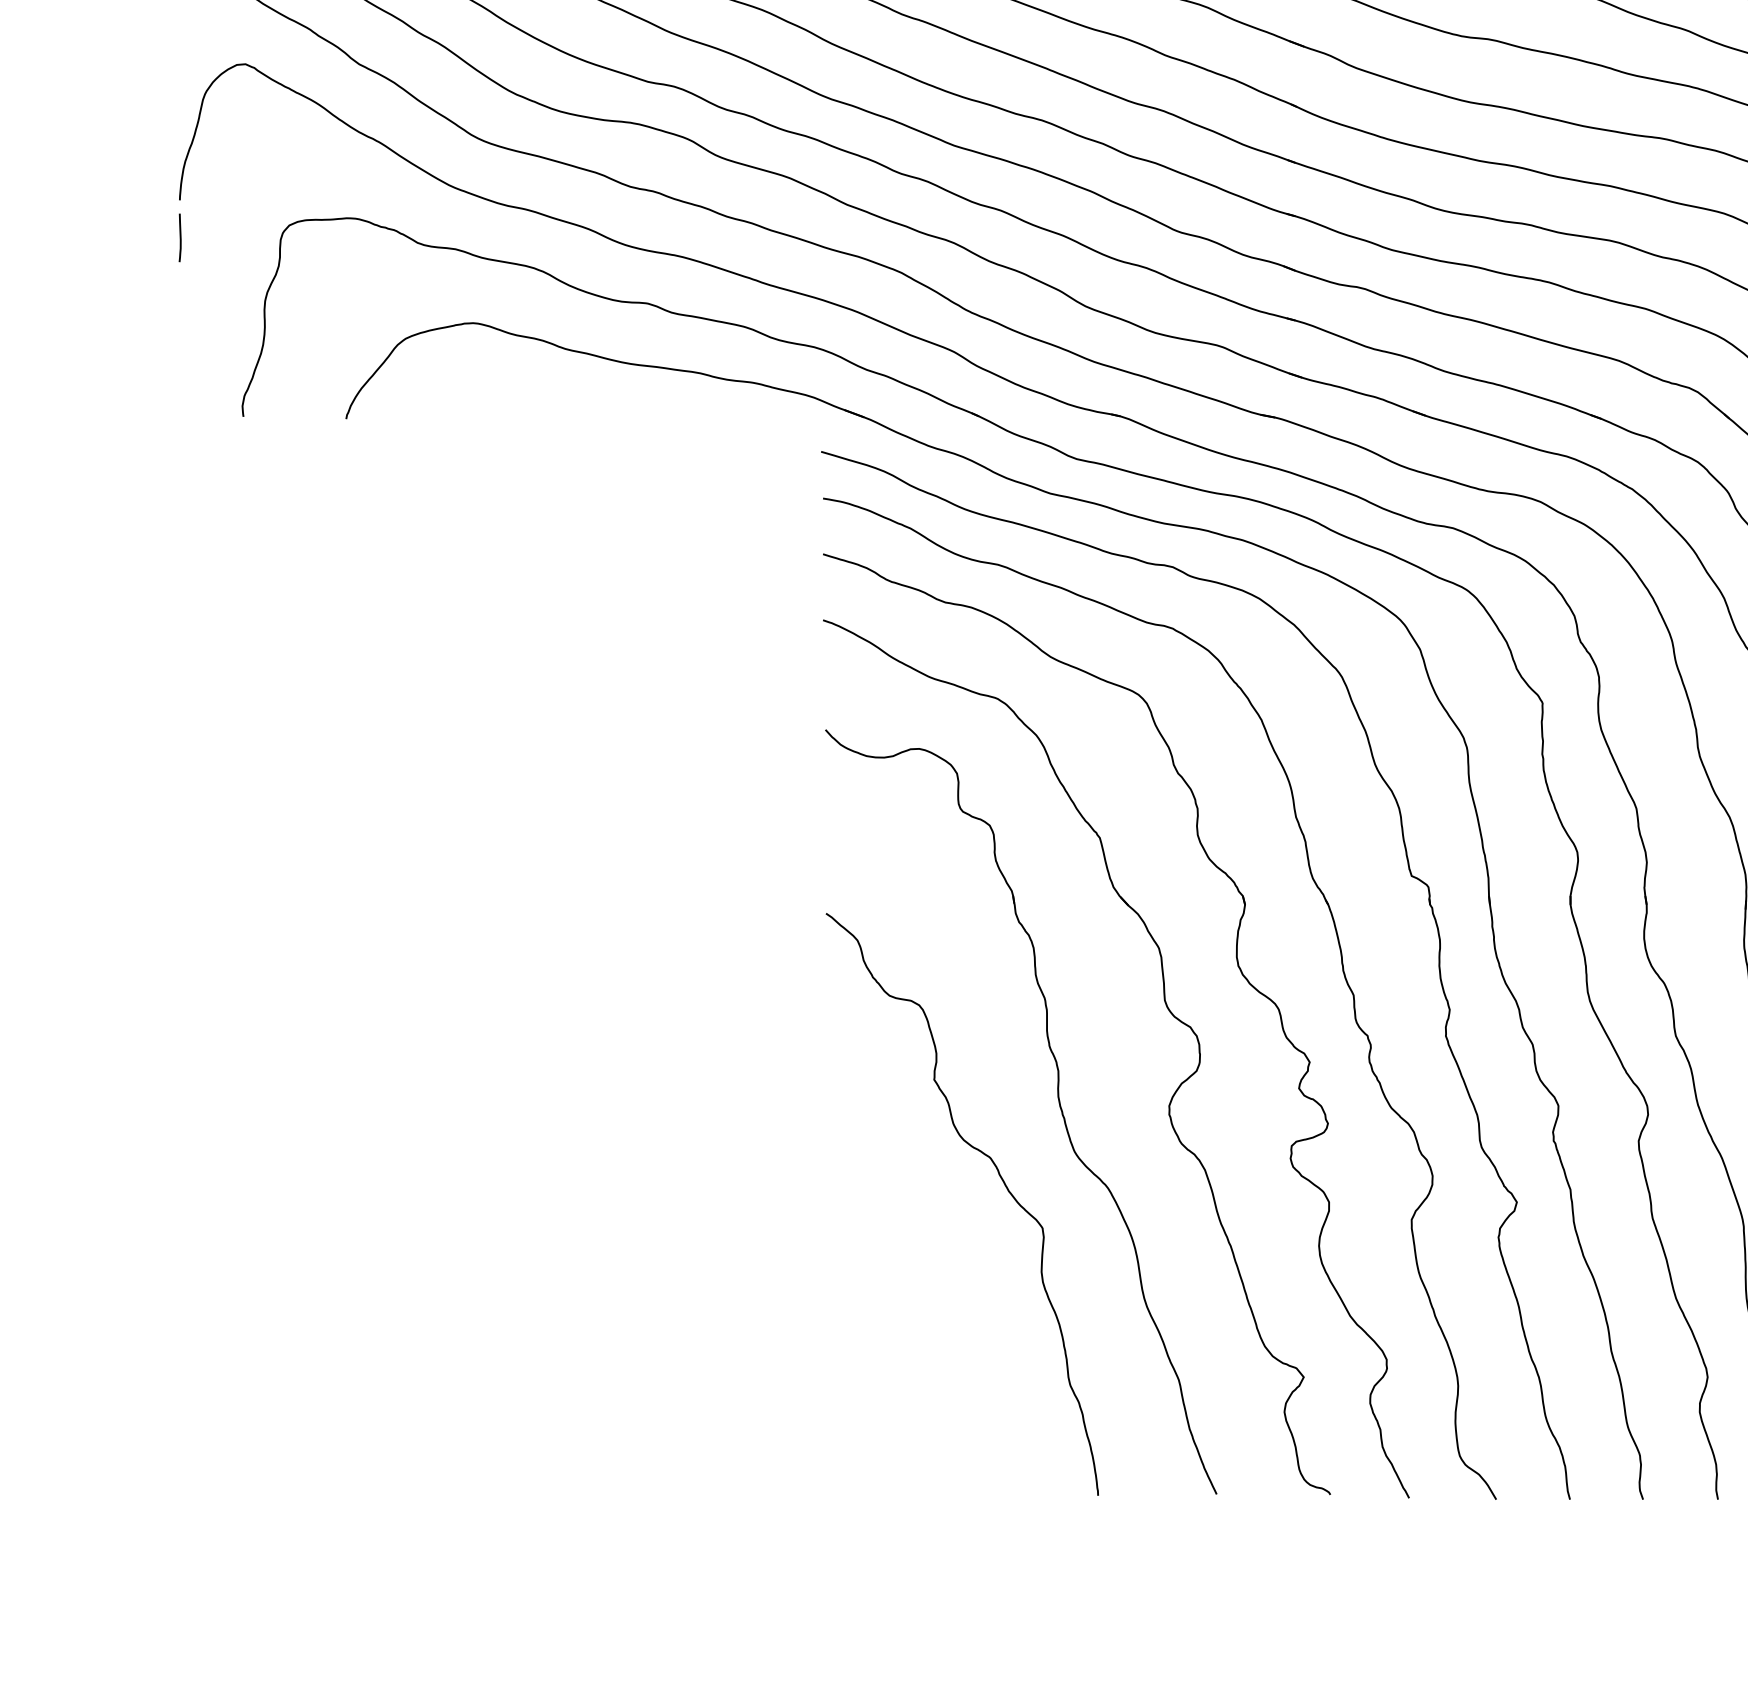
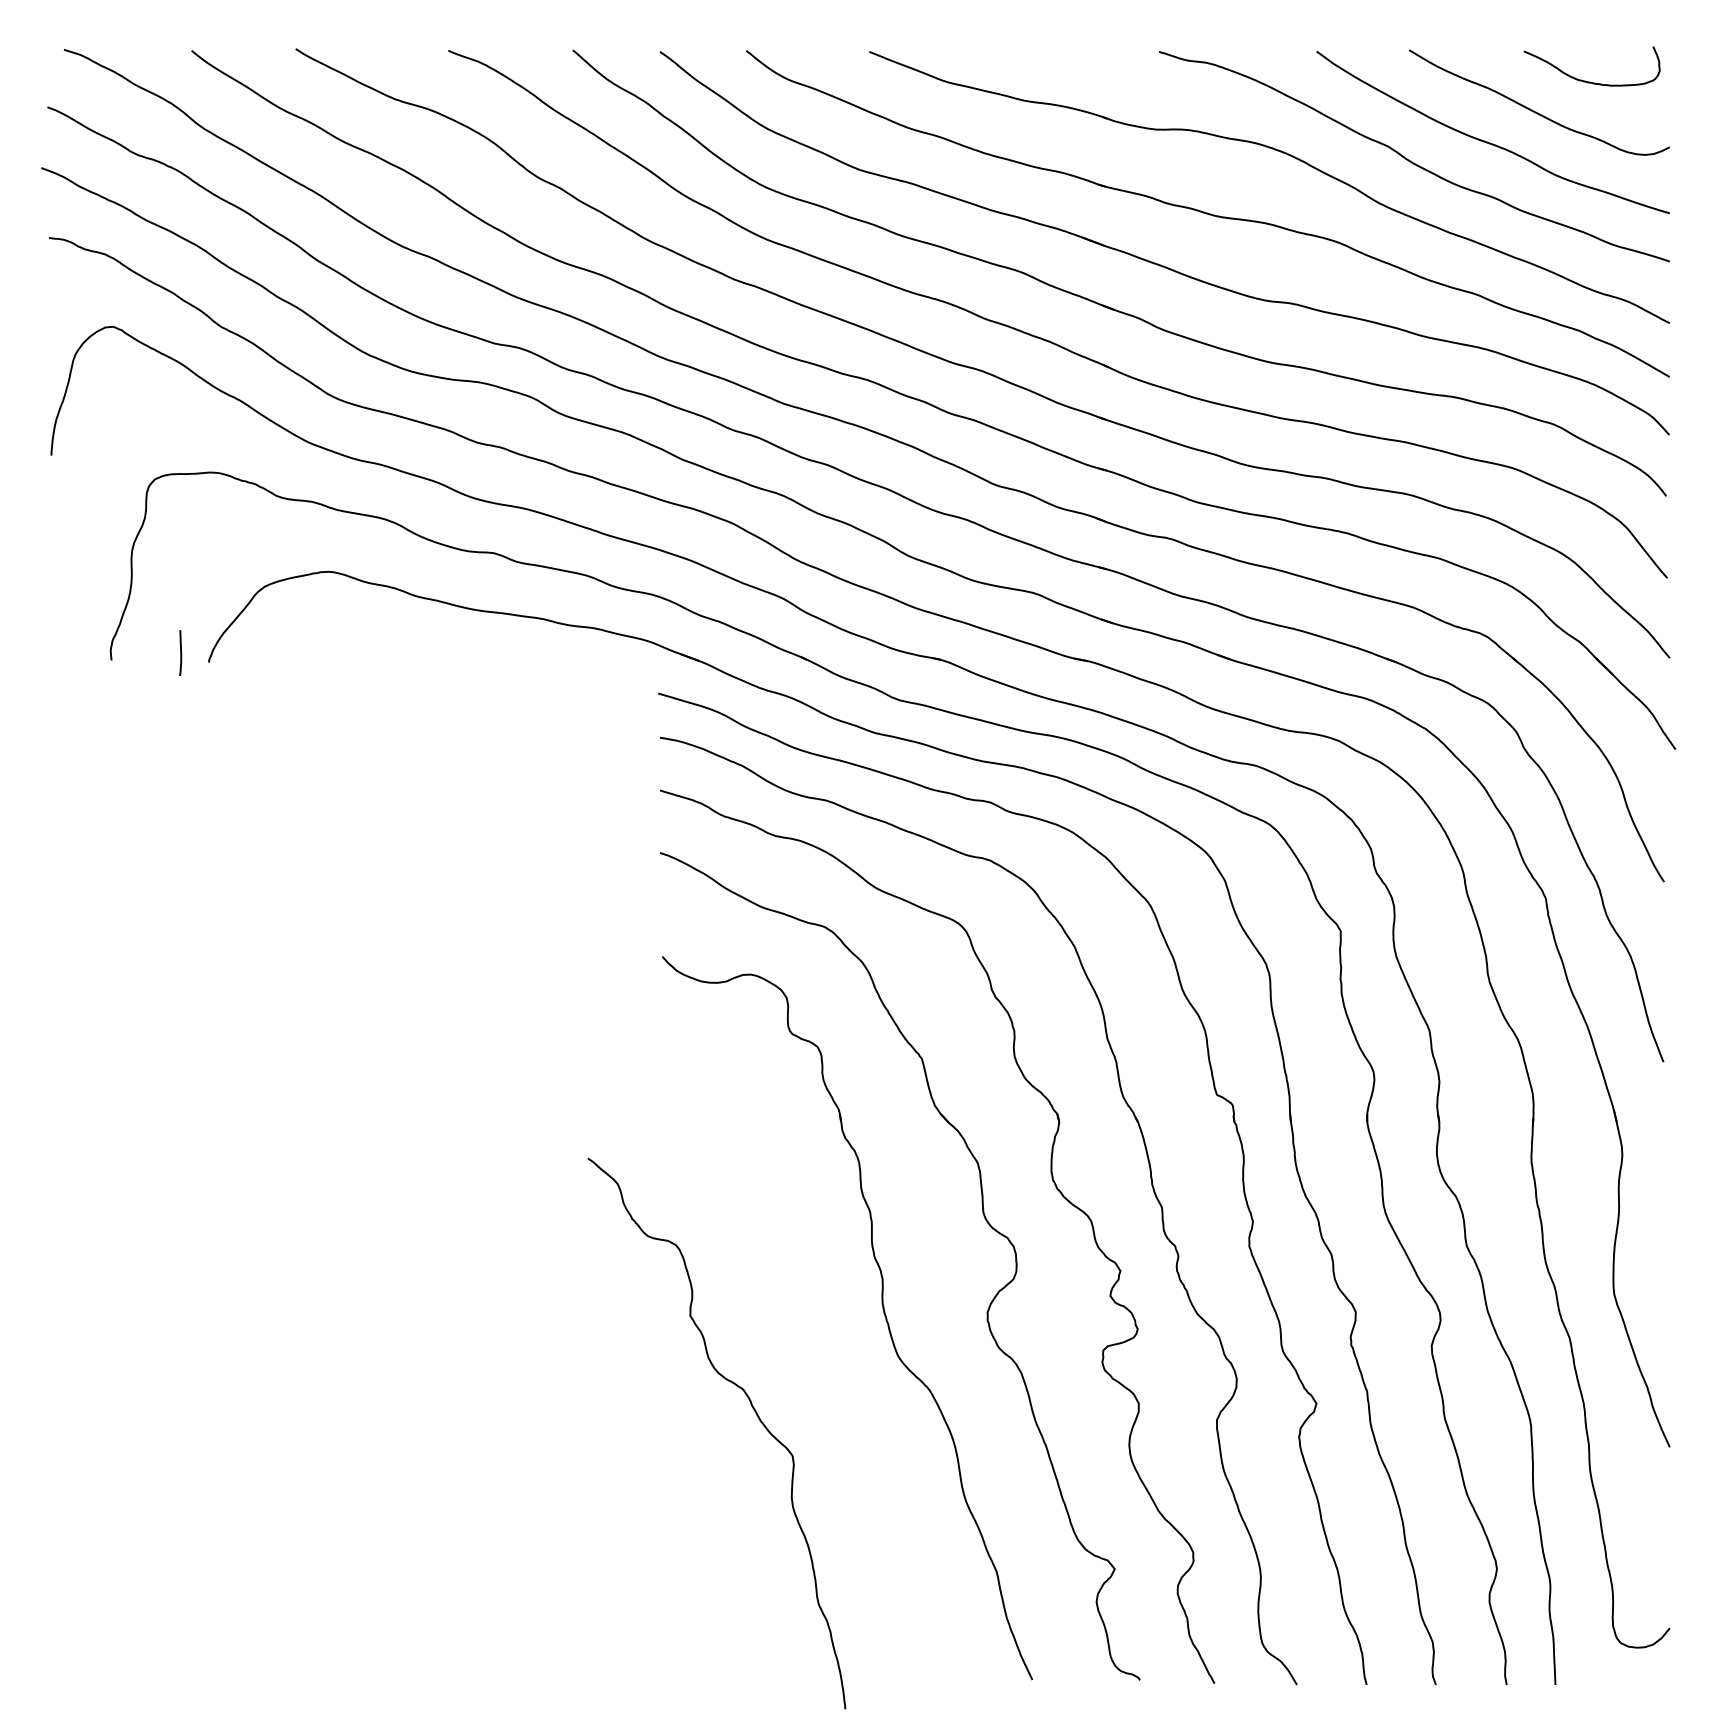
line: (179, 238) -> (180, 653), moved
curve: (1001, 1179) -> (753, 1410), moved

